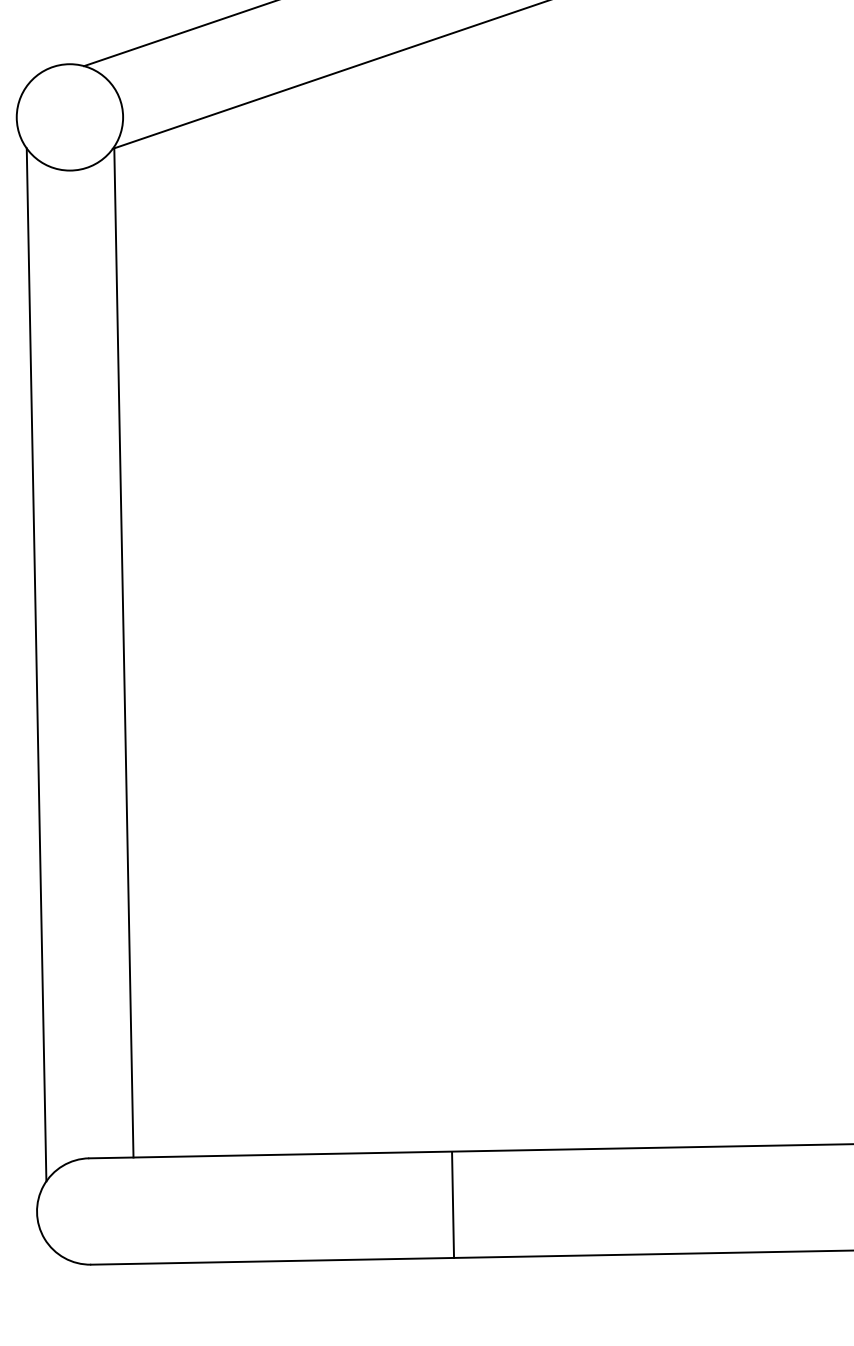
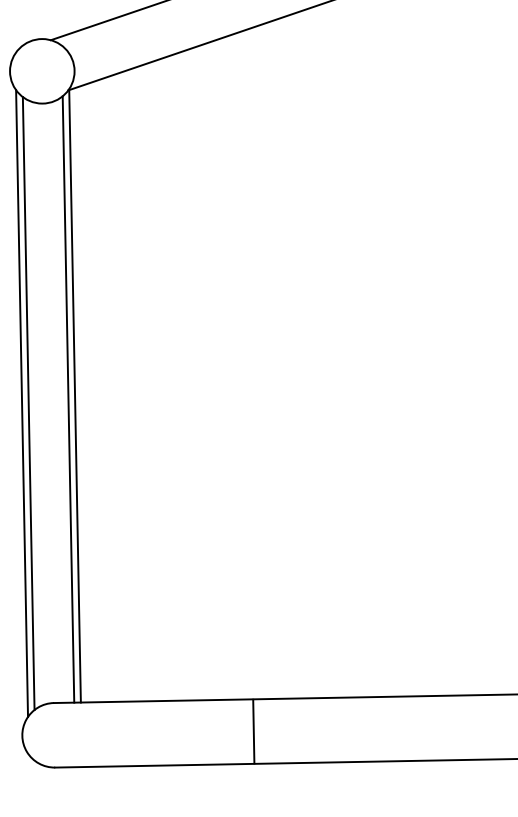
line: (113, 658) -> (68, 399), added
line: (47, 664) -> (28, 403), added
line: (452, 1205) -> (253, 731), moved

